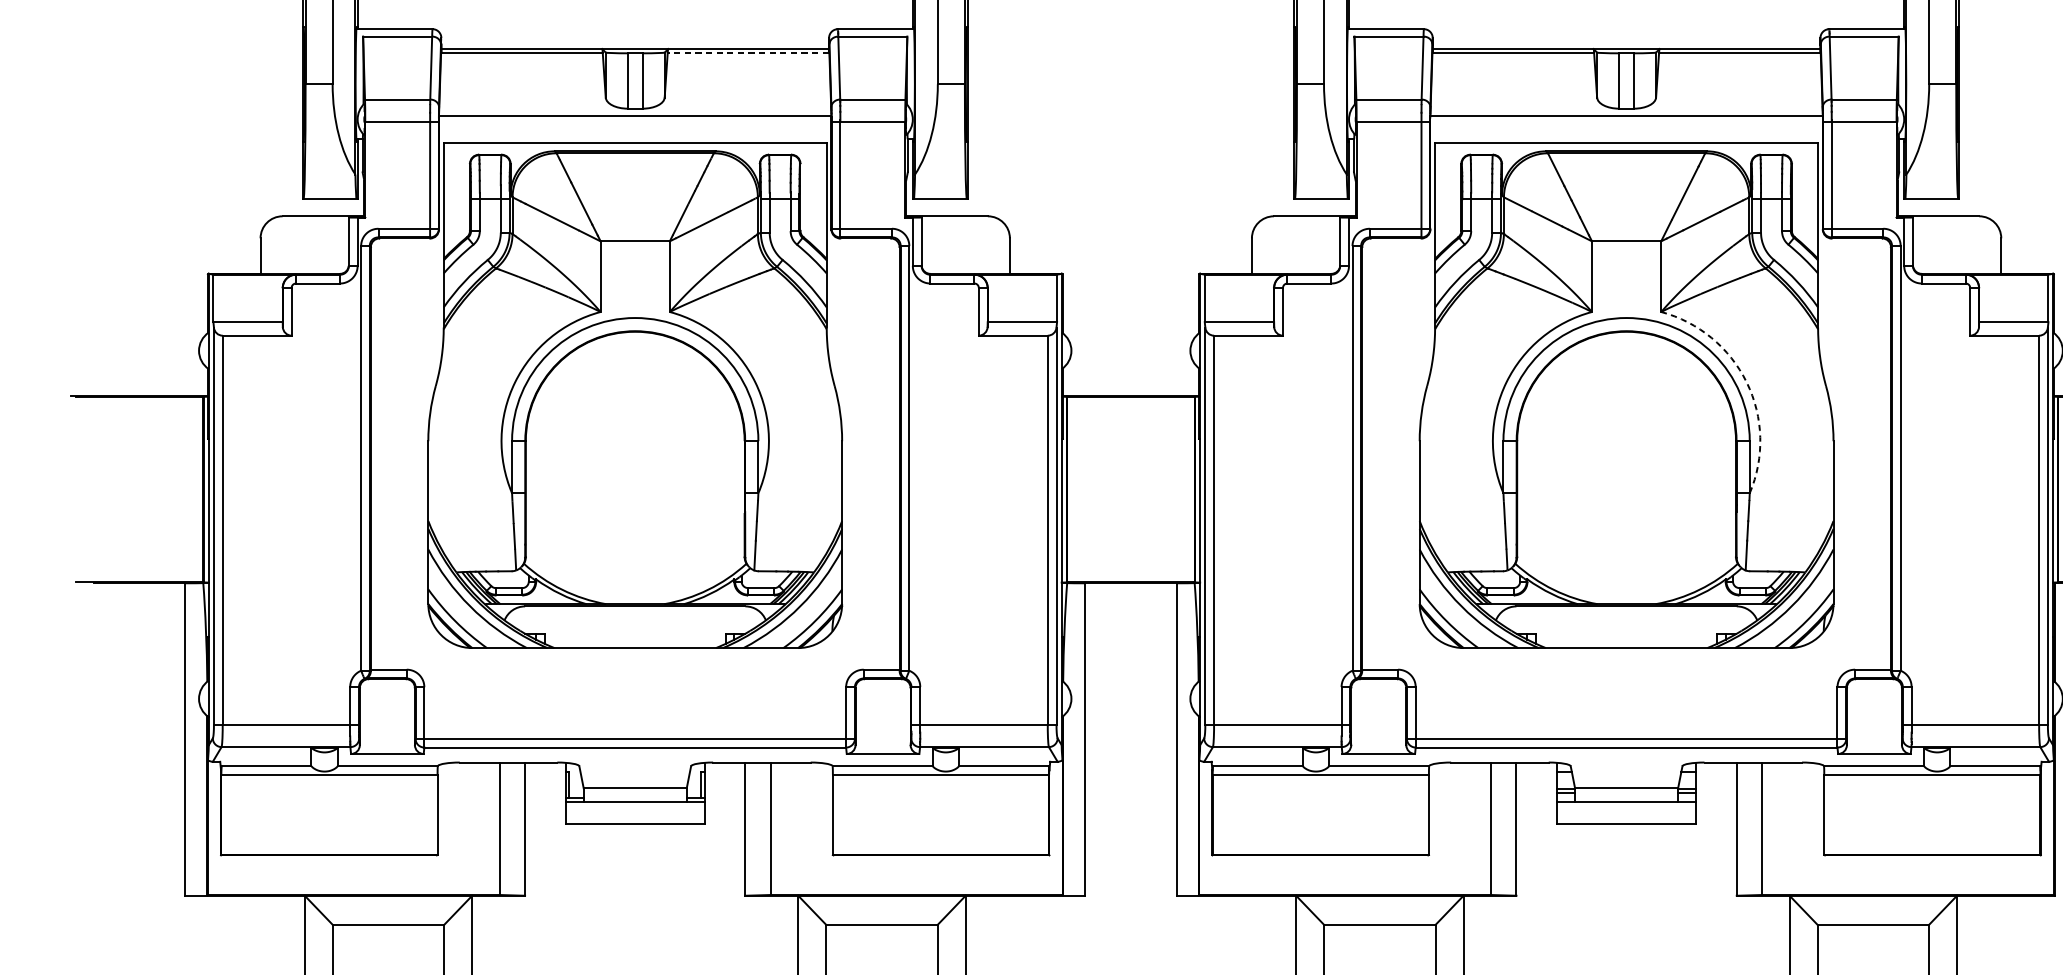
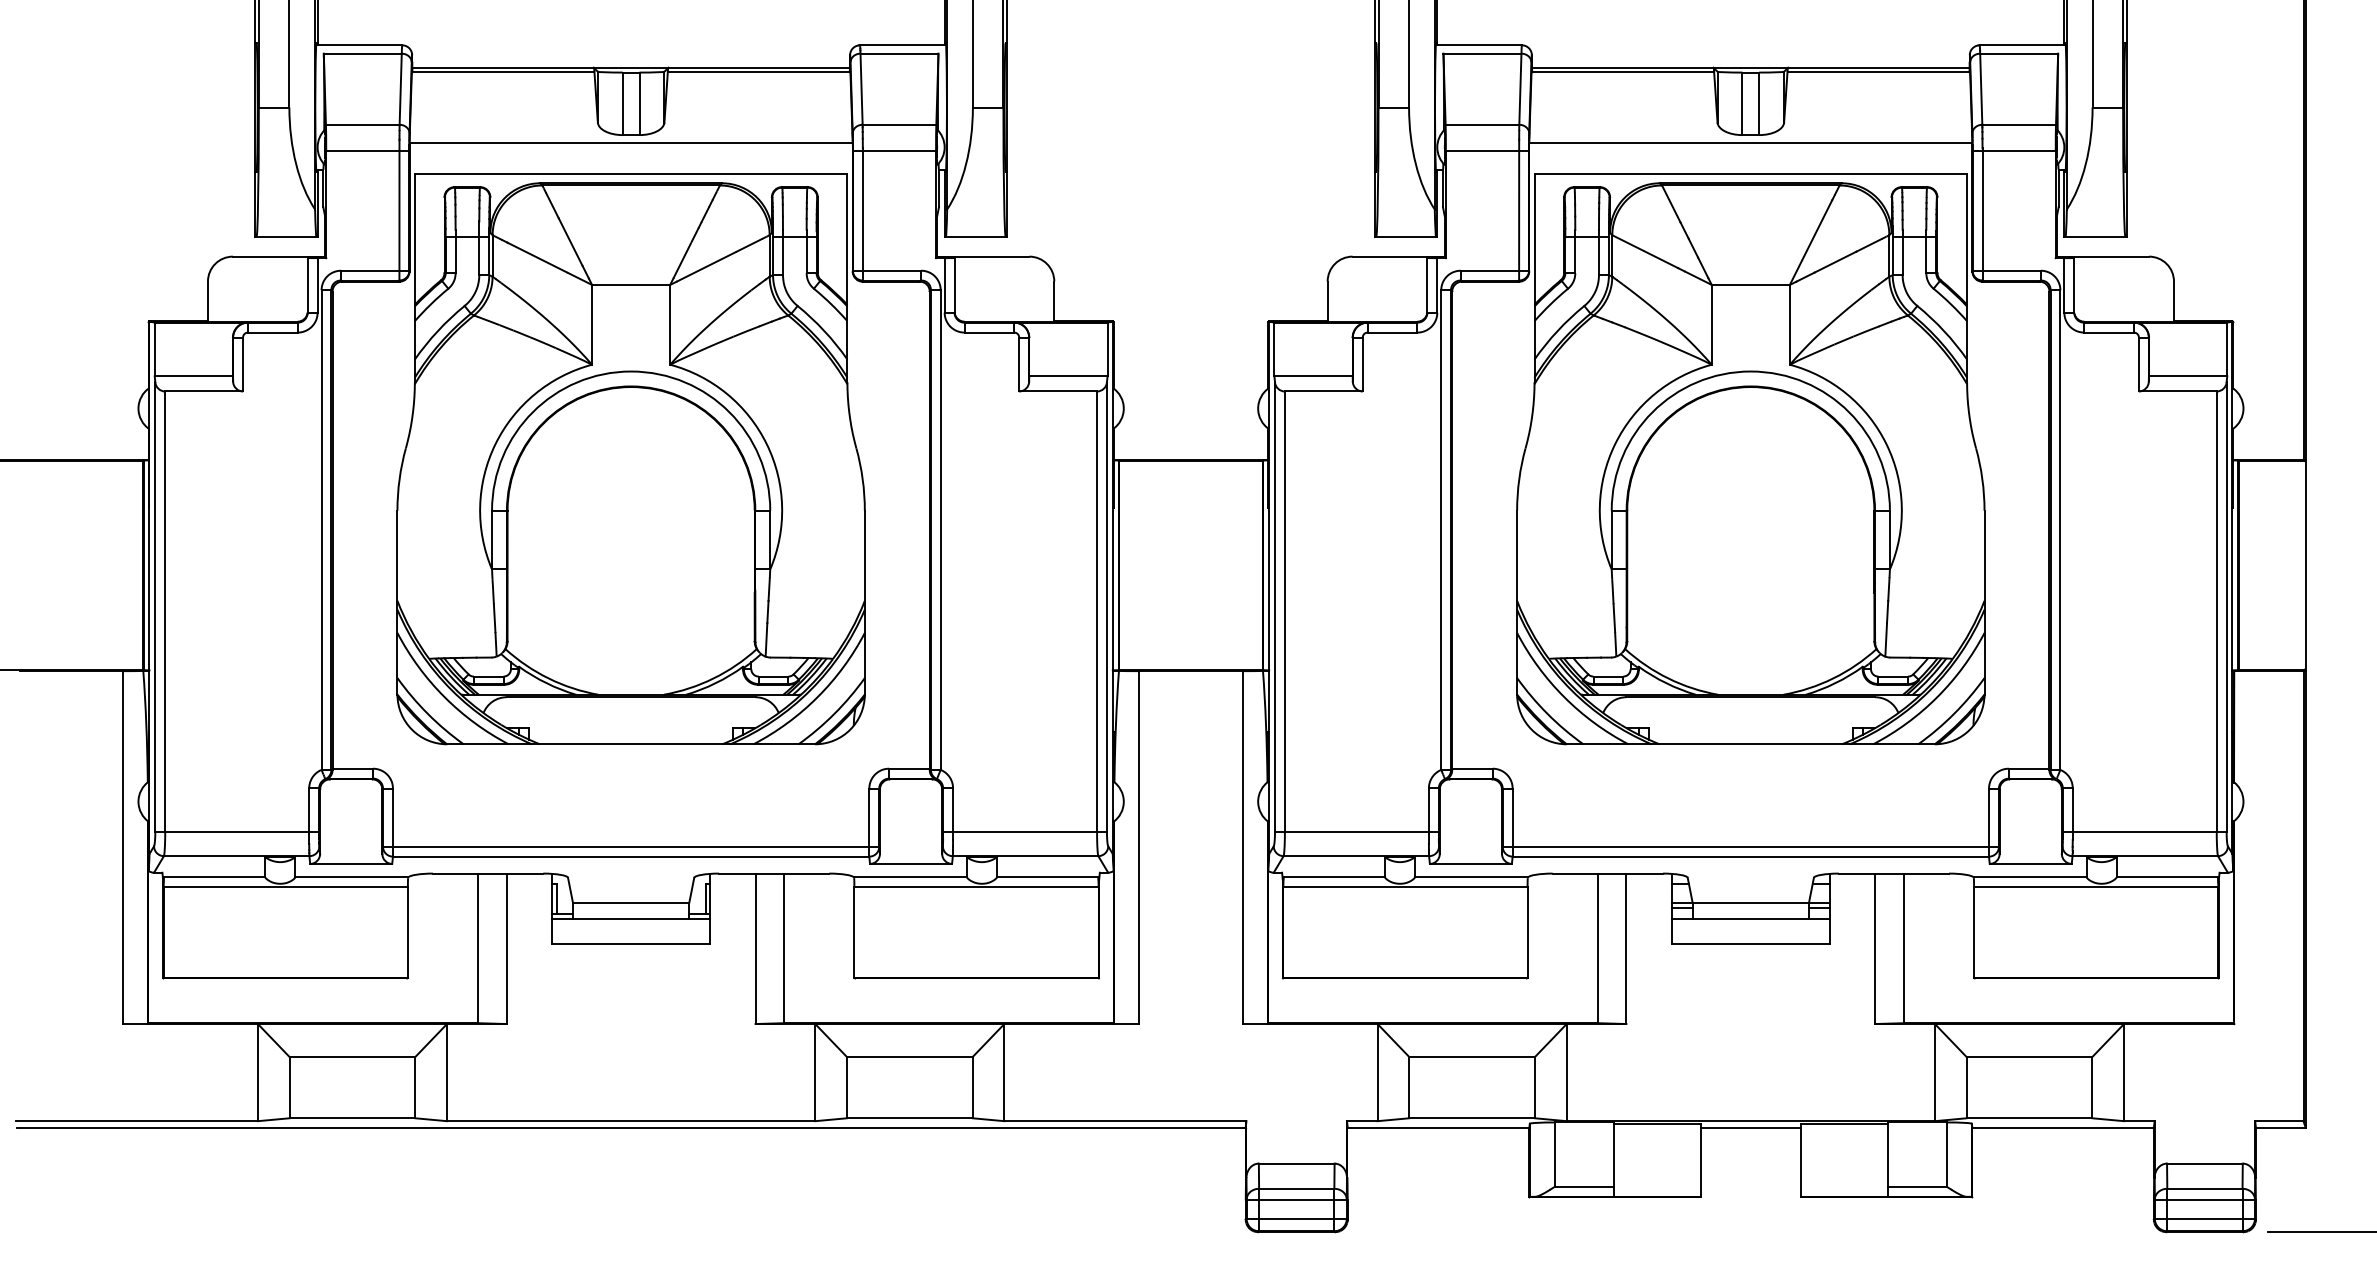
line: (748, 53) -> (758, 72), dashed -> solid
arc: (1746, 382) -> (1886, 444), dashed -> solid

